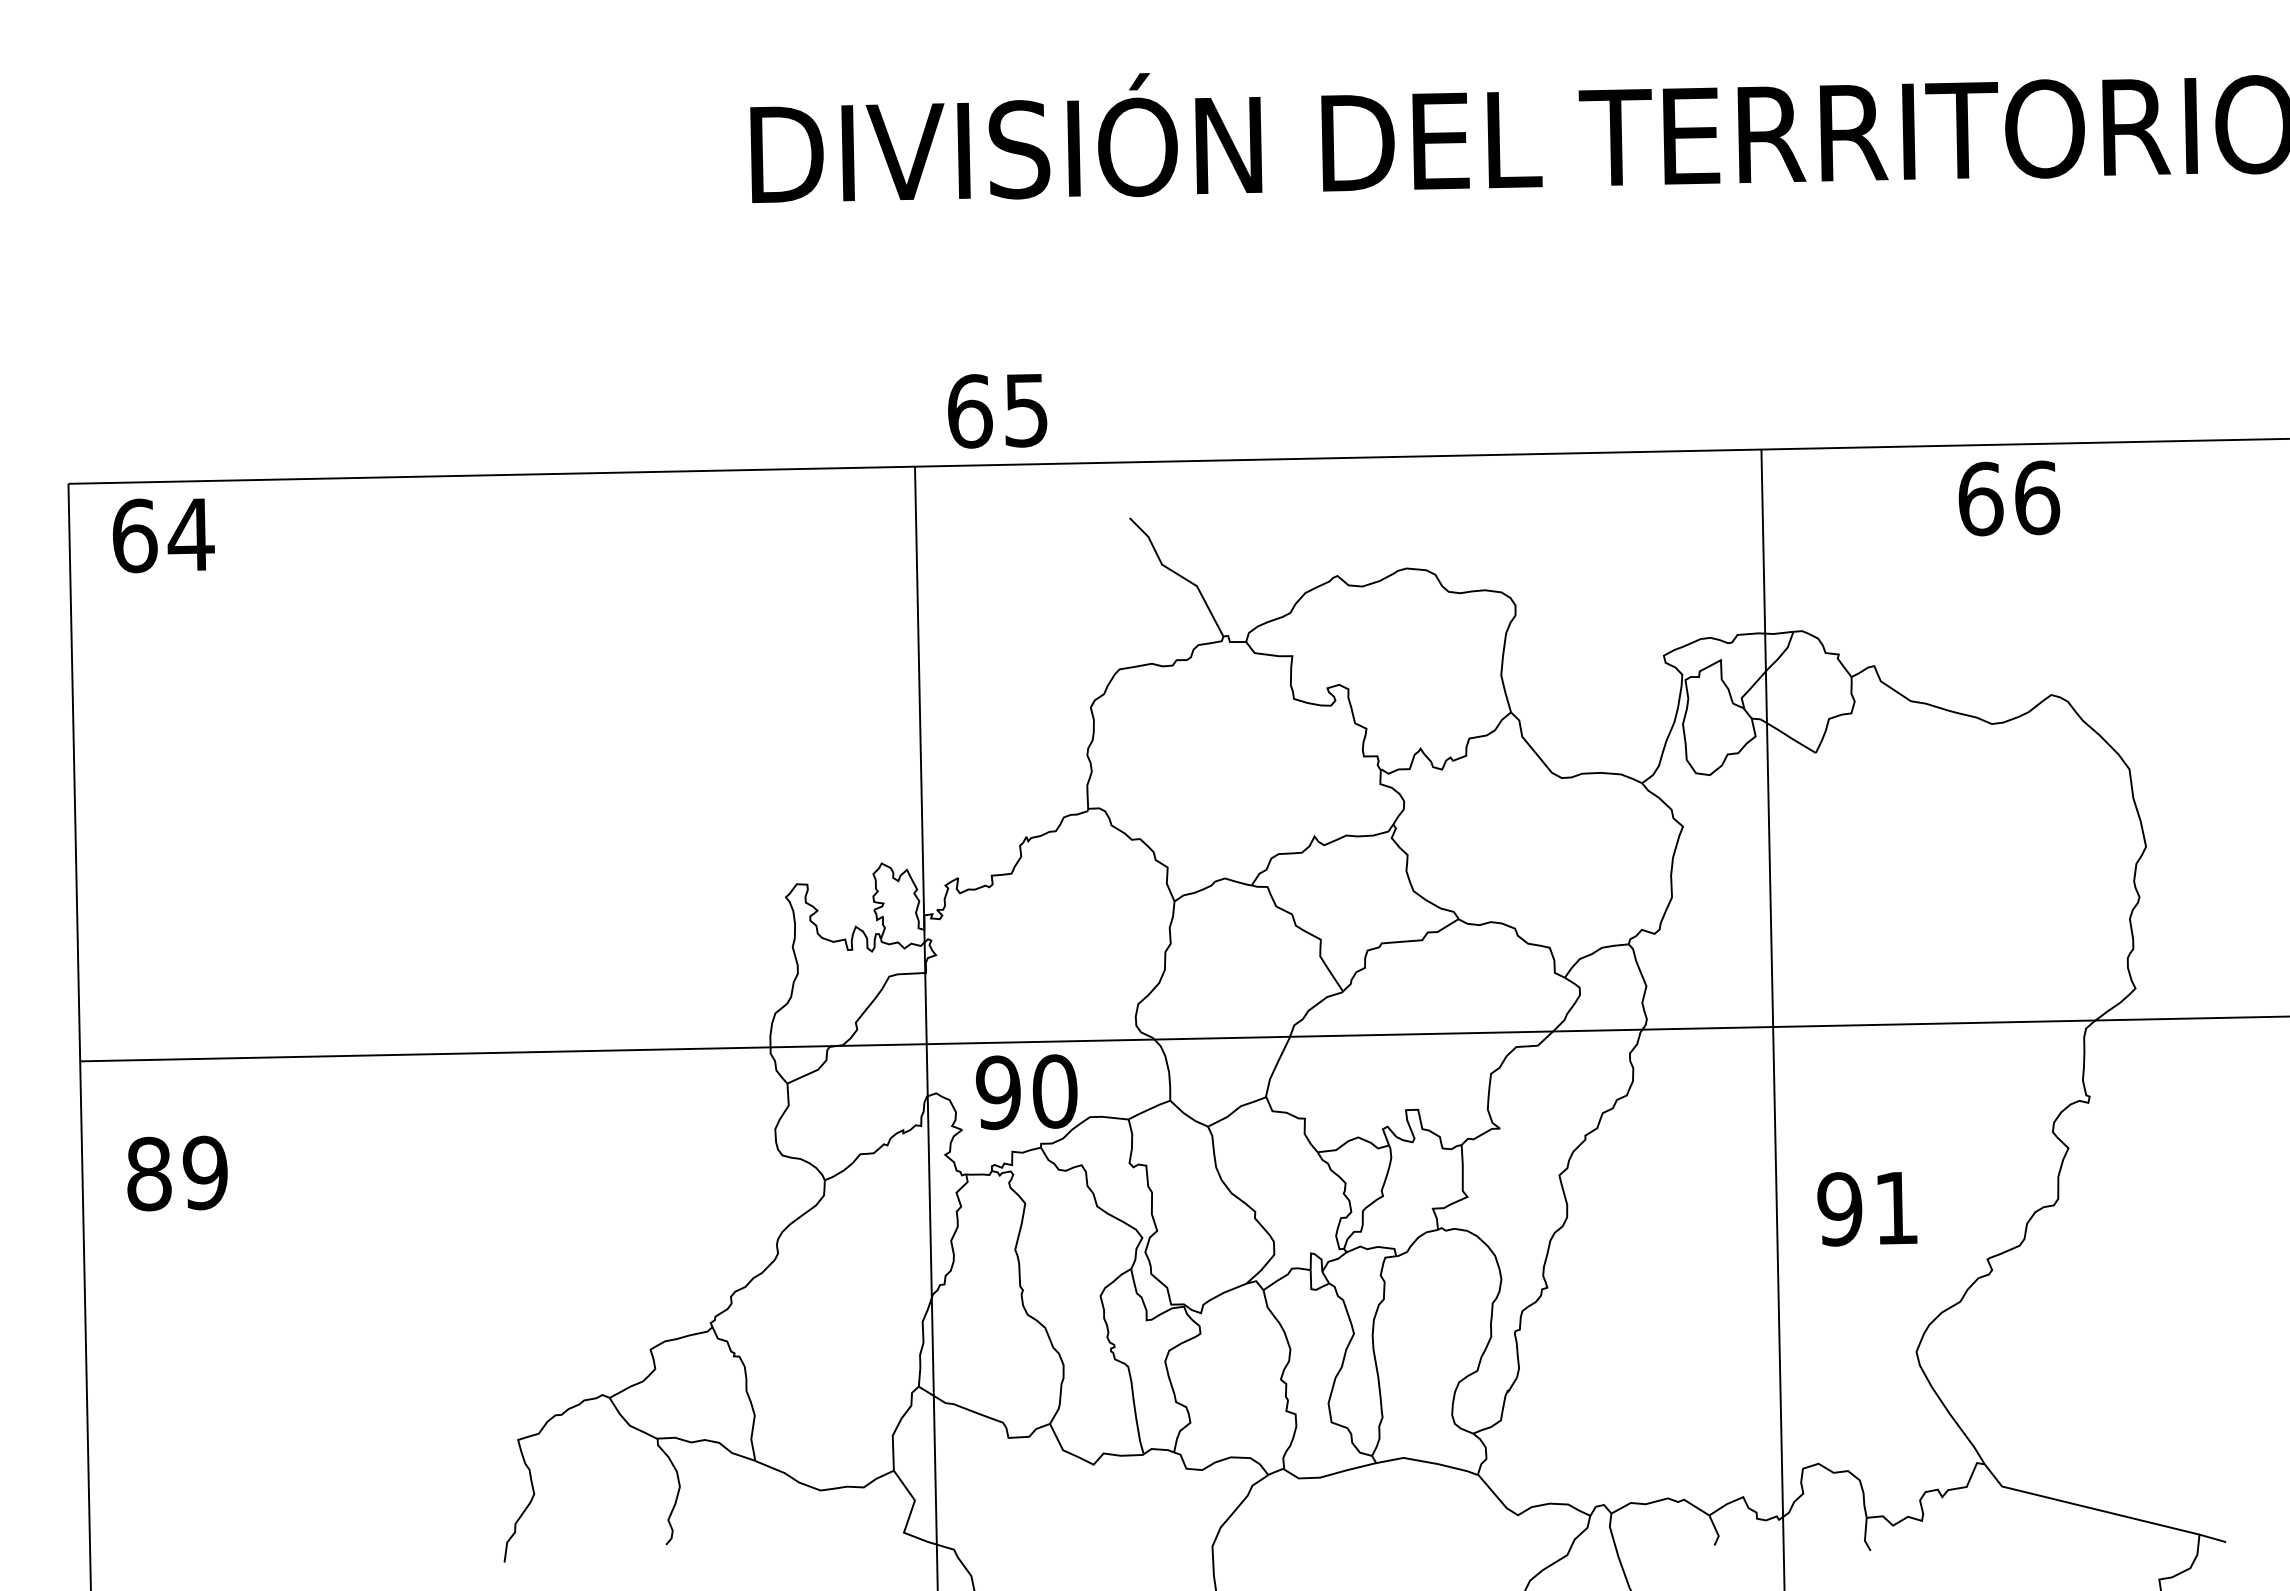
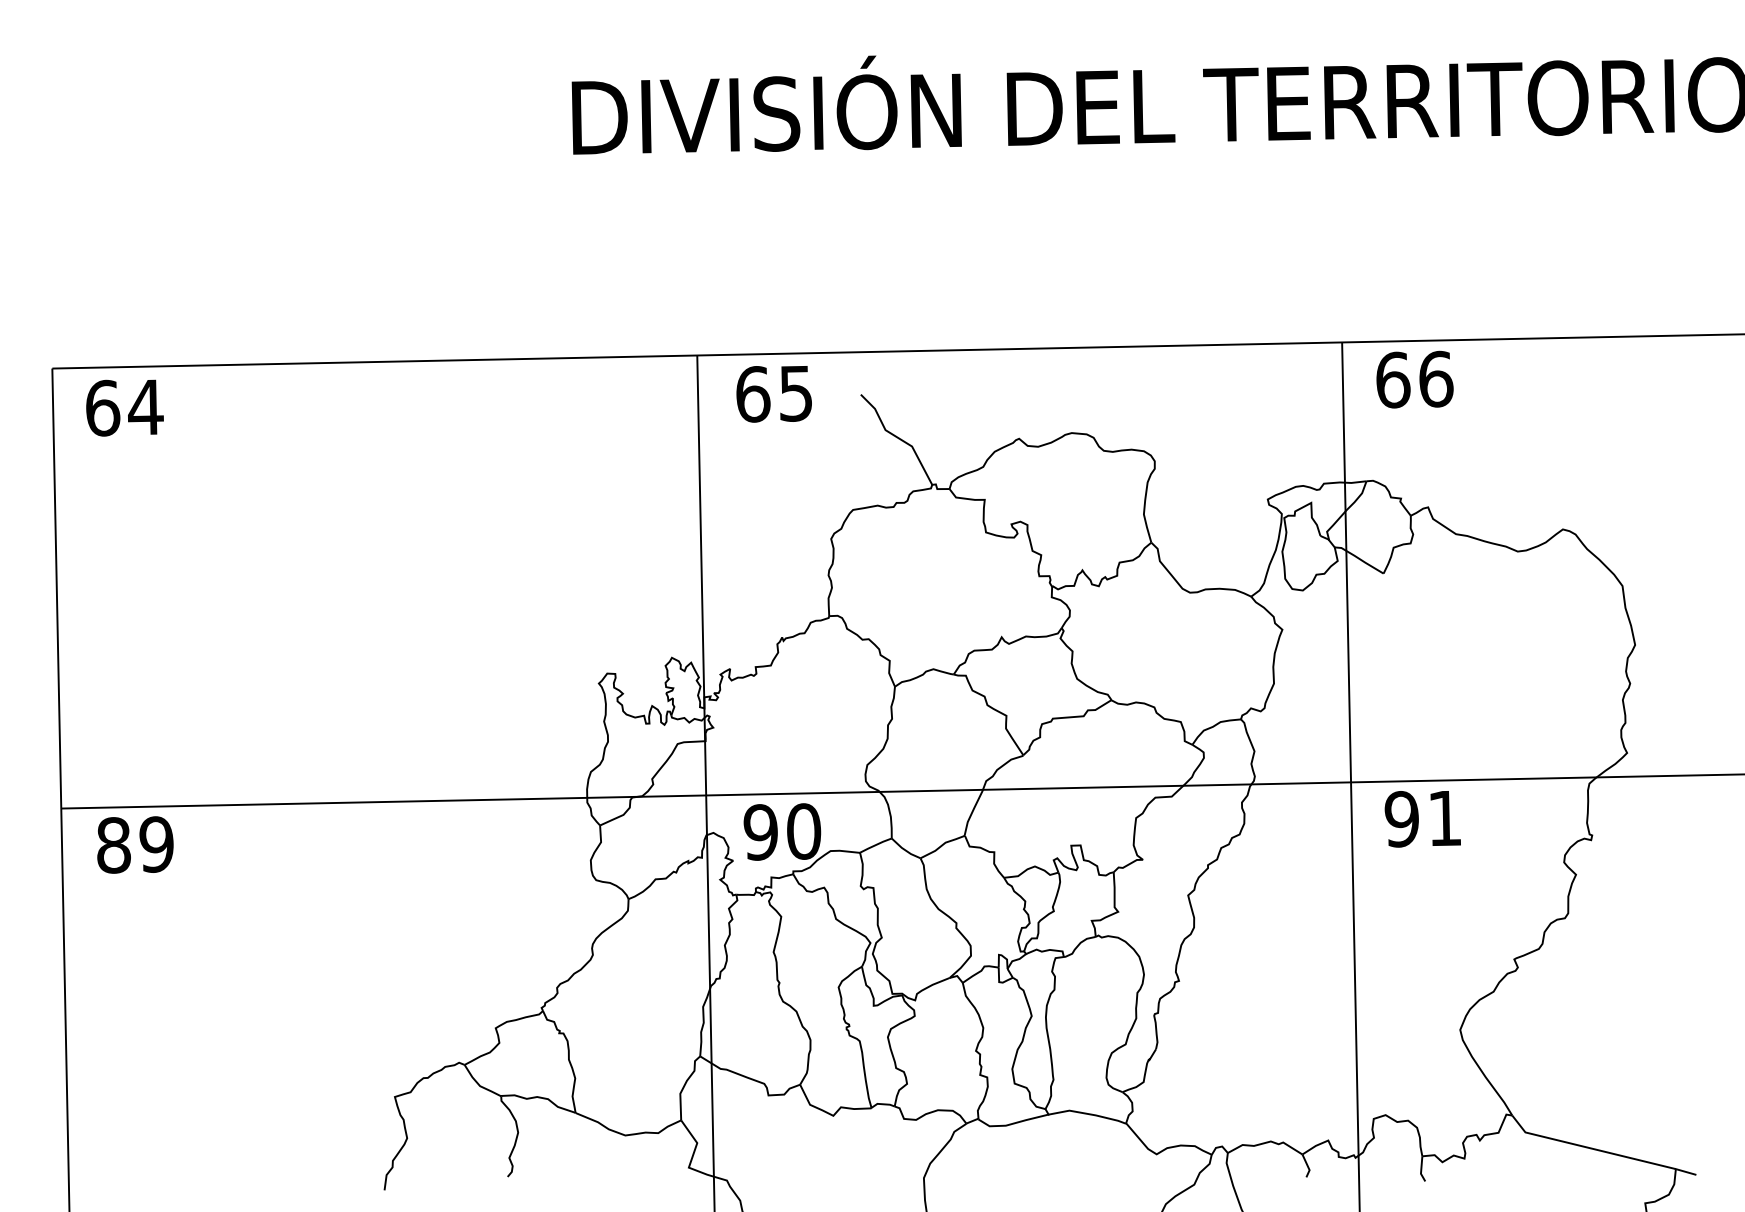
text: (996, 411) -> (773, 394), moved
text: (2008, 498) -> (1414, 379), moved
text: (177, 1172) -> (135, 844), moved
text: (1866, 1209) -> (1422, 819), moved

